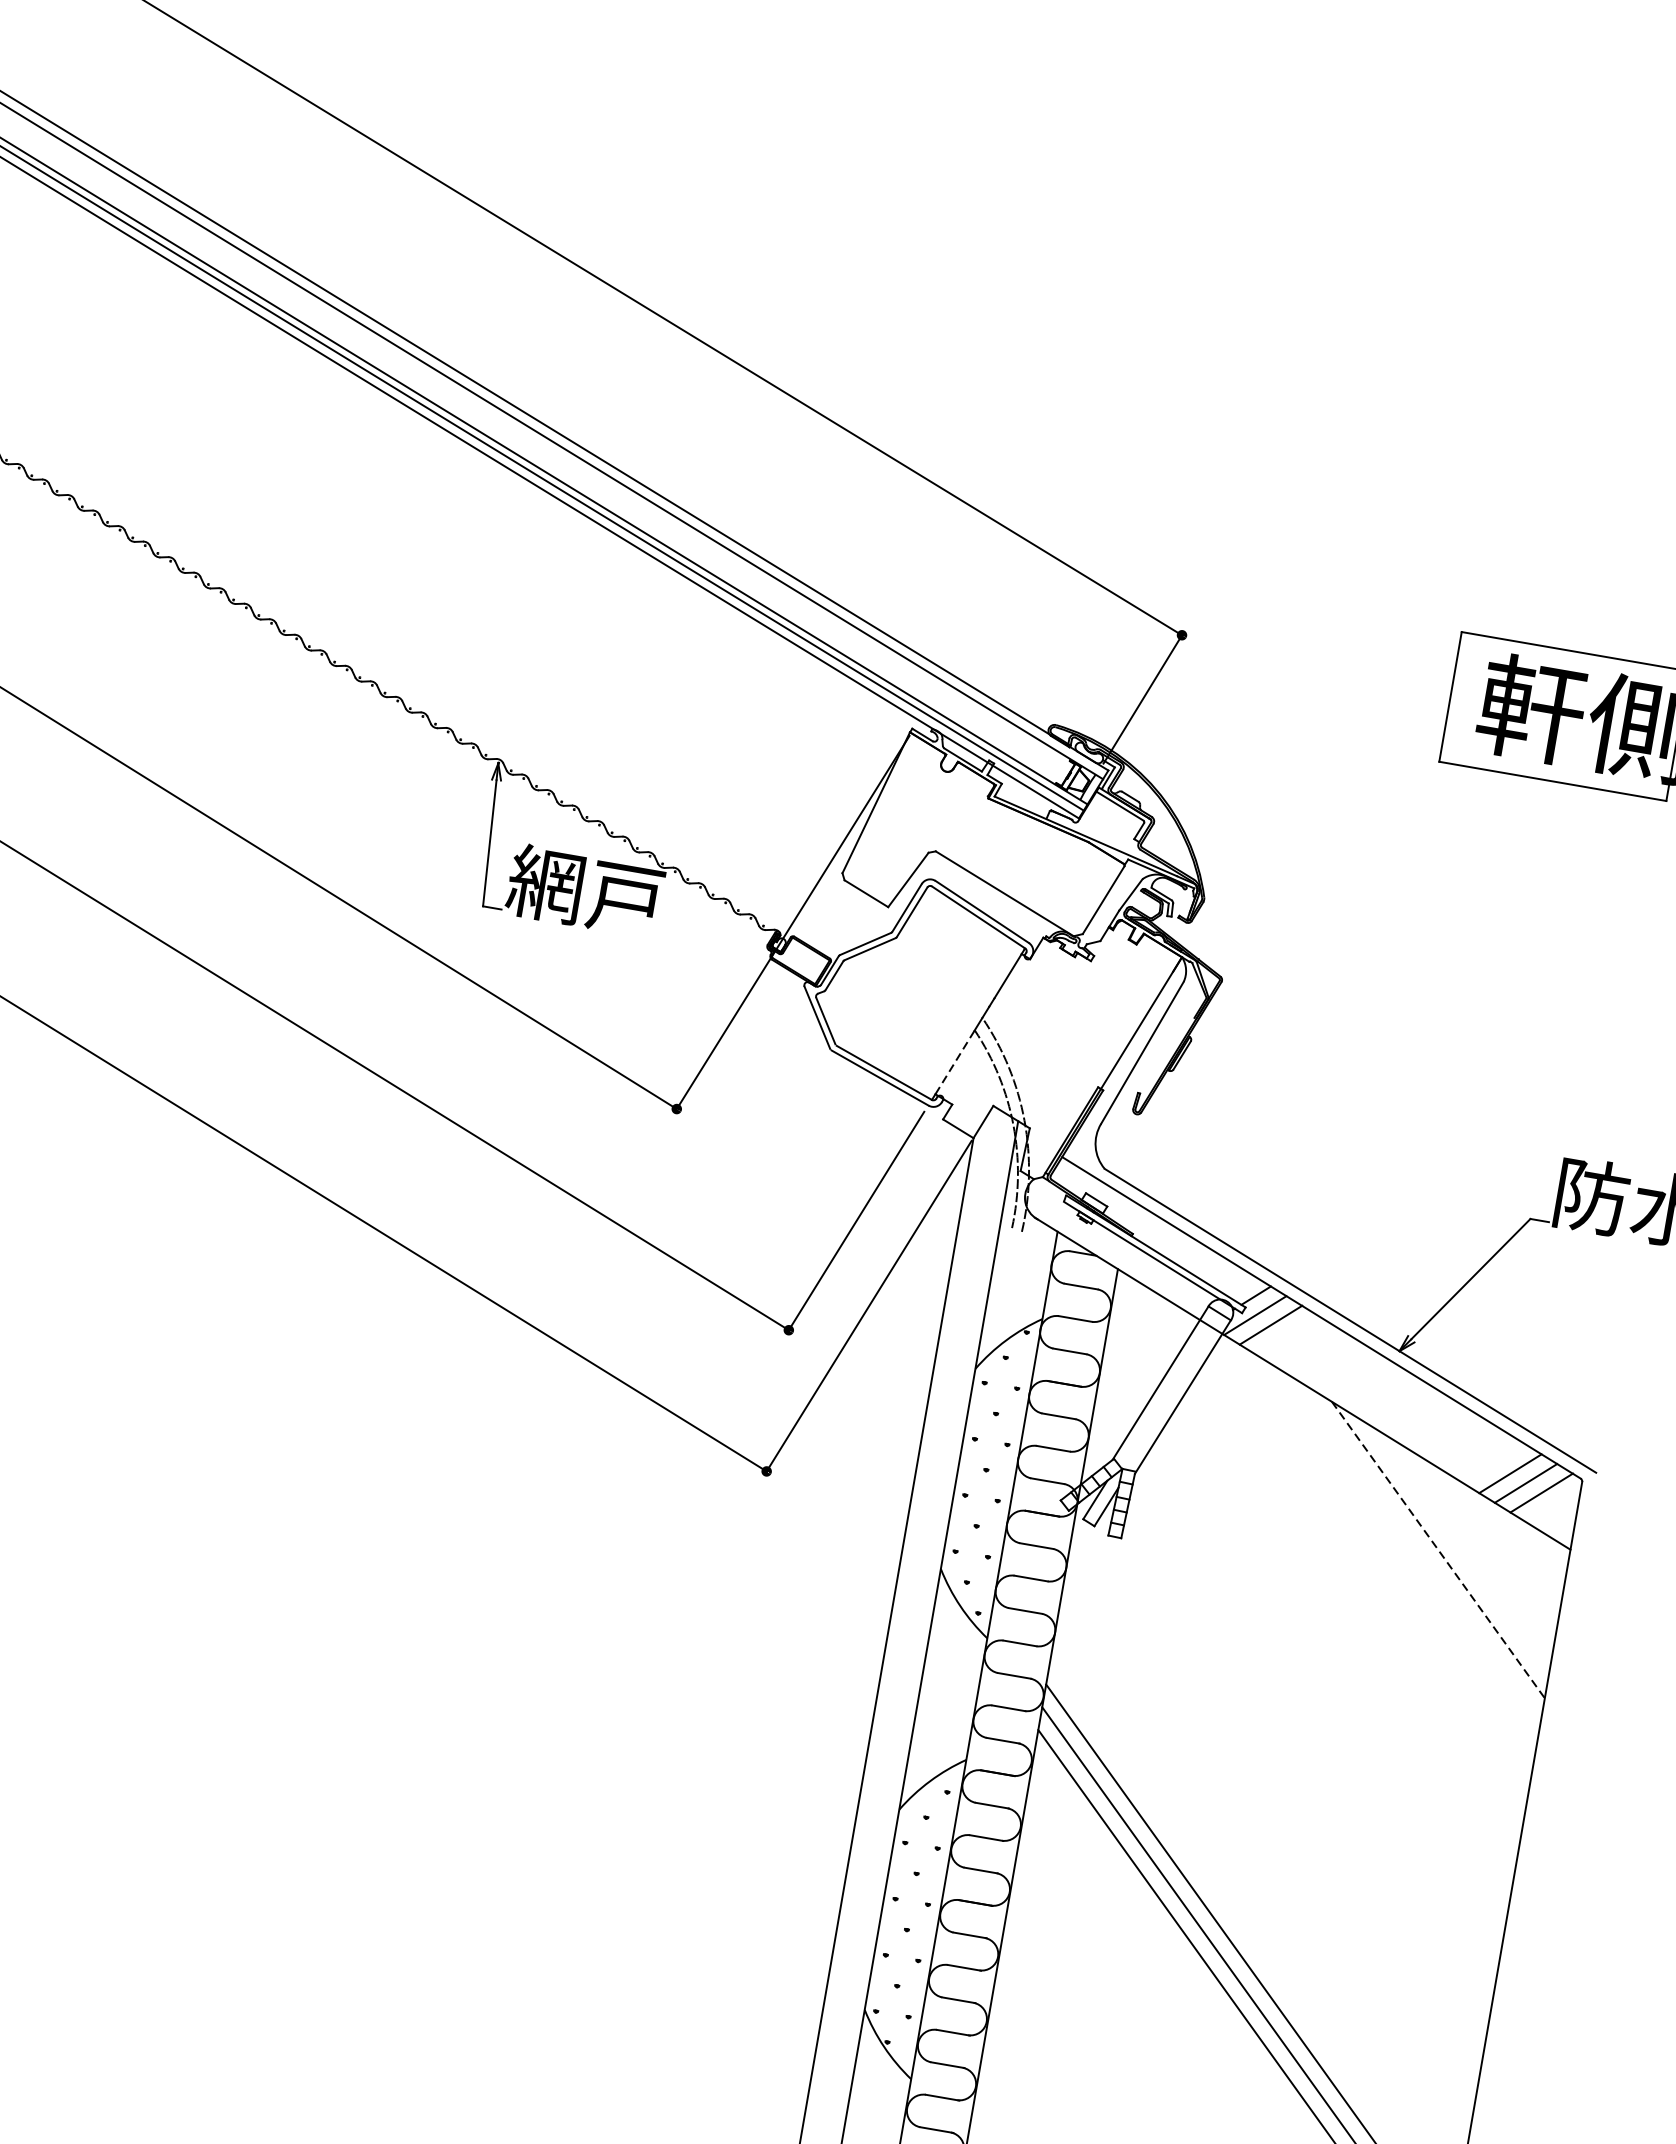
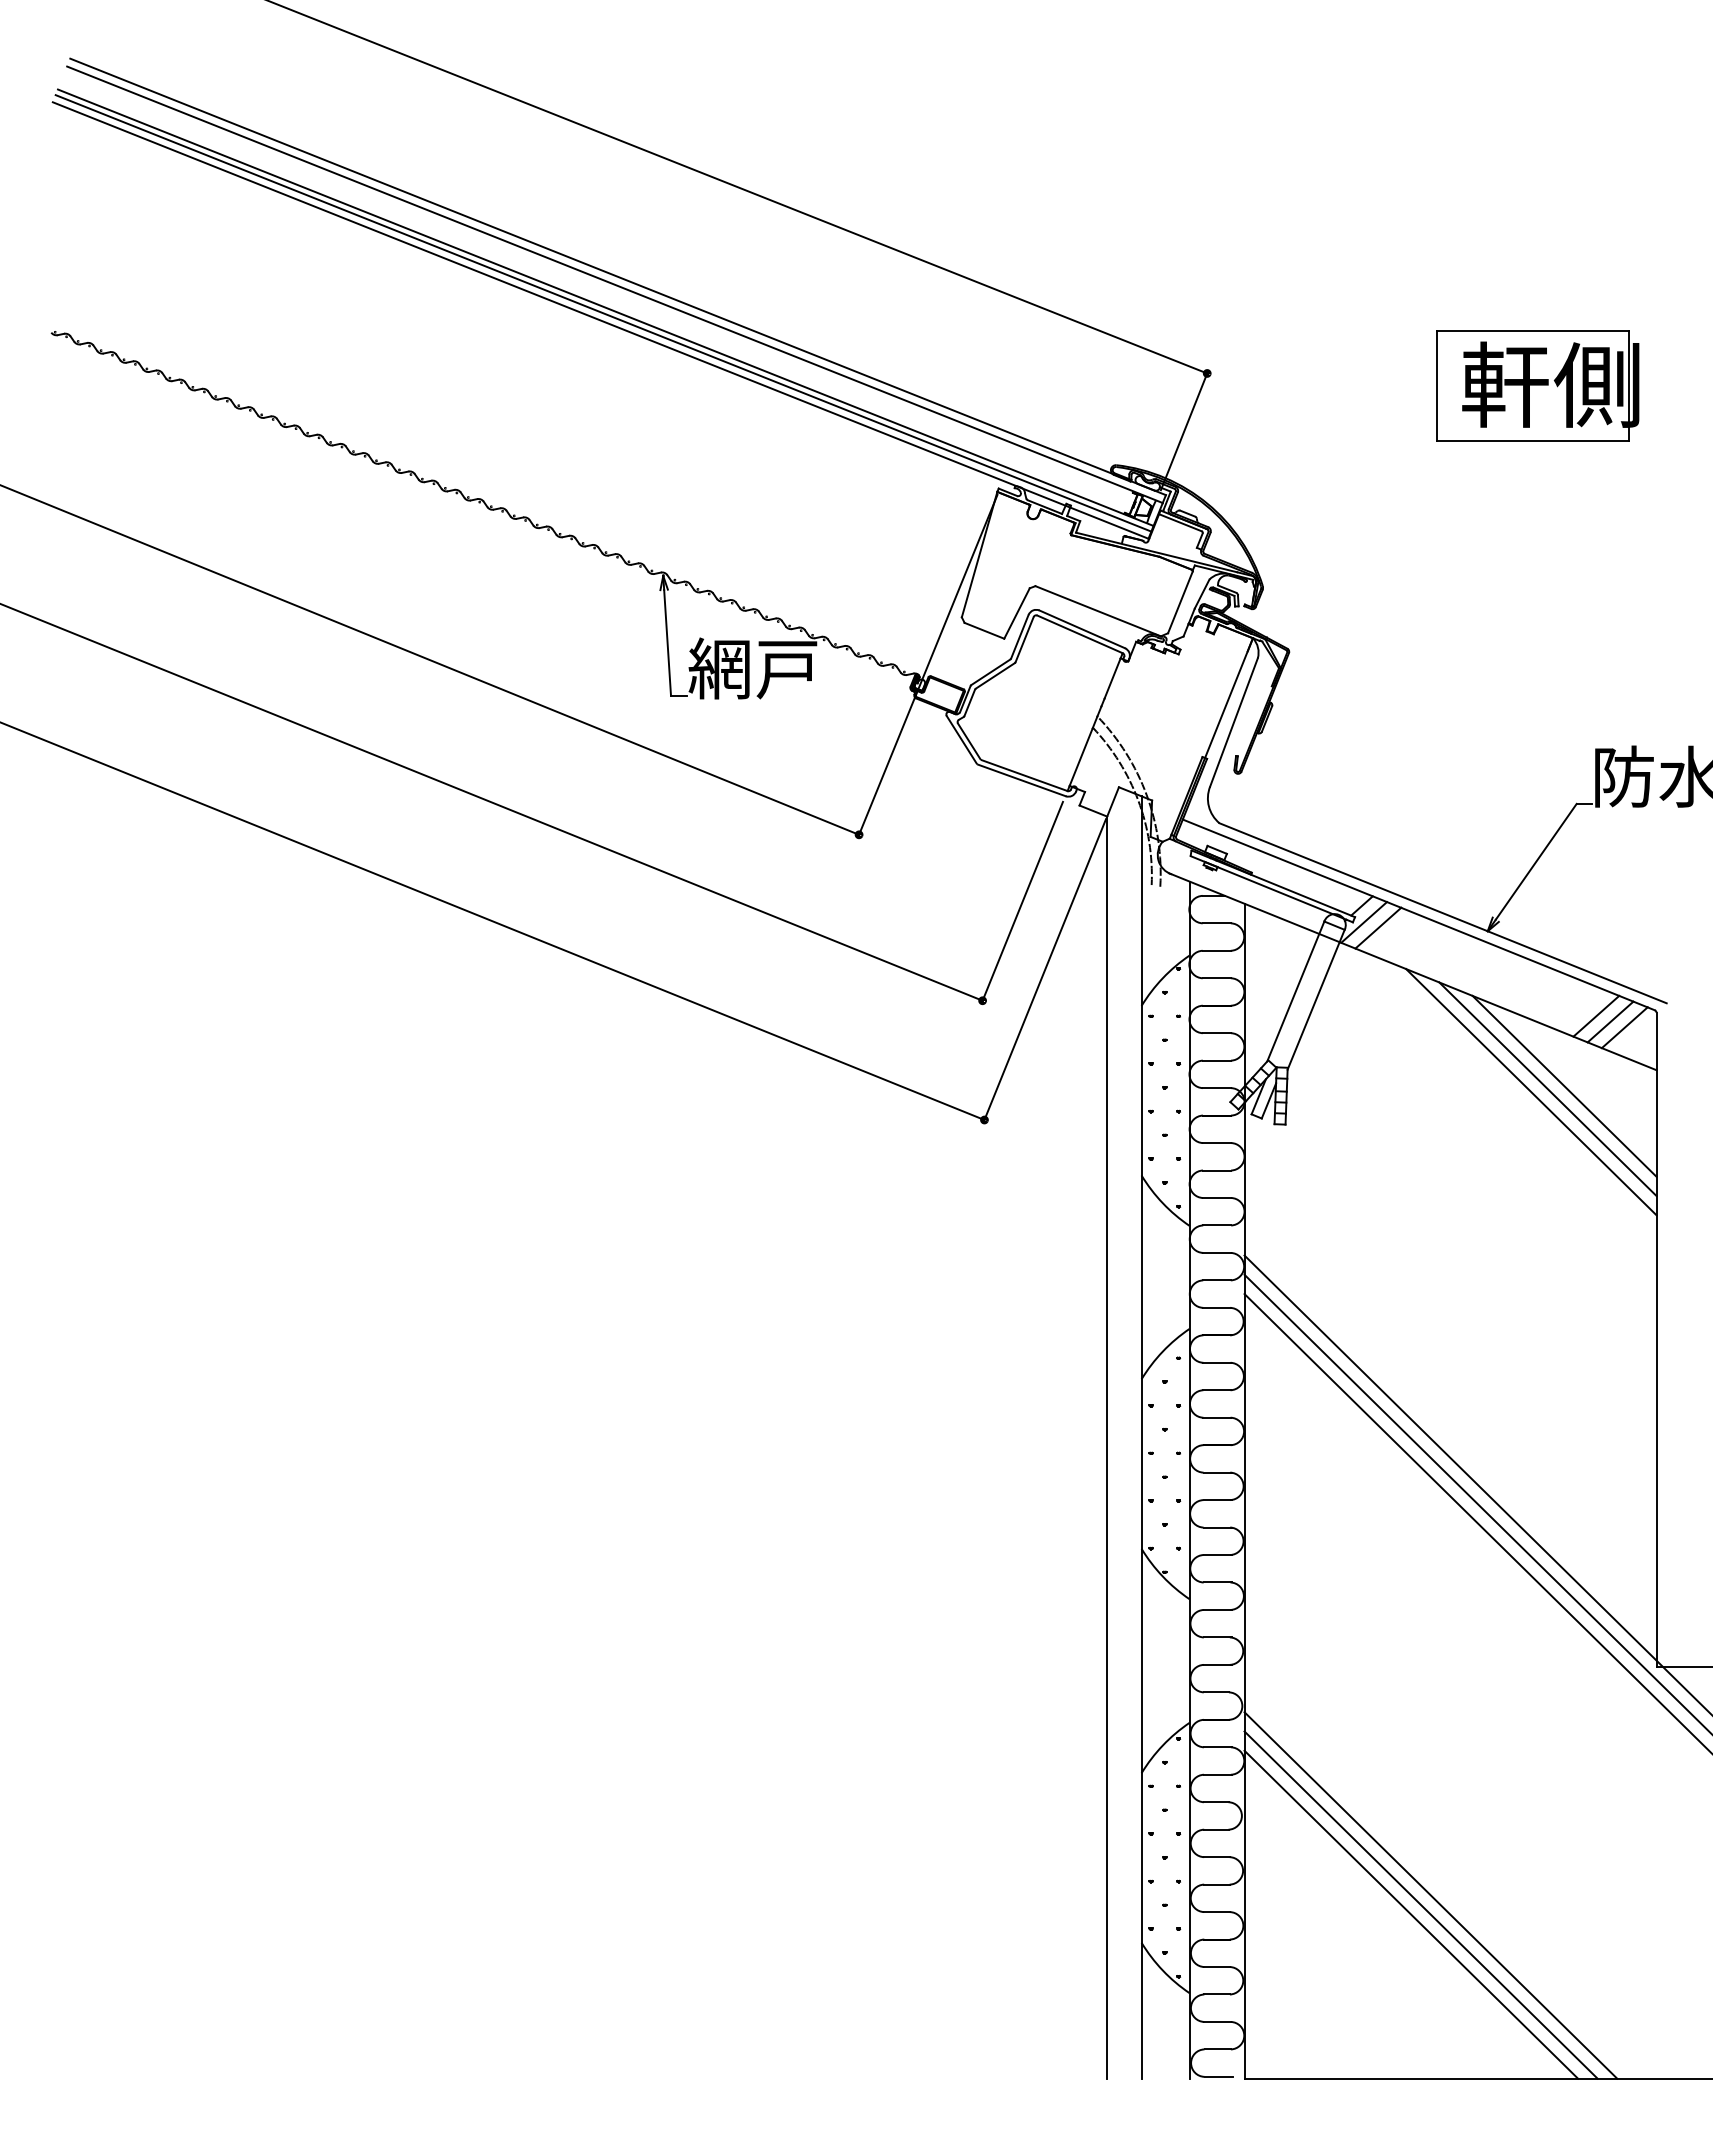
line: (955, 1063) -> (1081, 757), dashed -> solid
line: (1458, 1548) -> (1564, 1085), added
line: (1418, 1550) -> (1531, 1092), added
line: (1438, 1550) -> (1548, 1089), dashed -> solid

